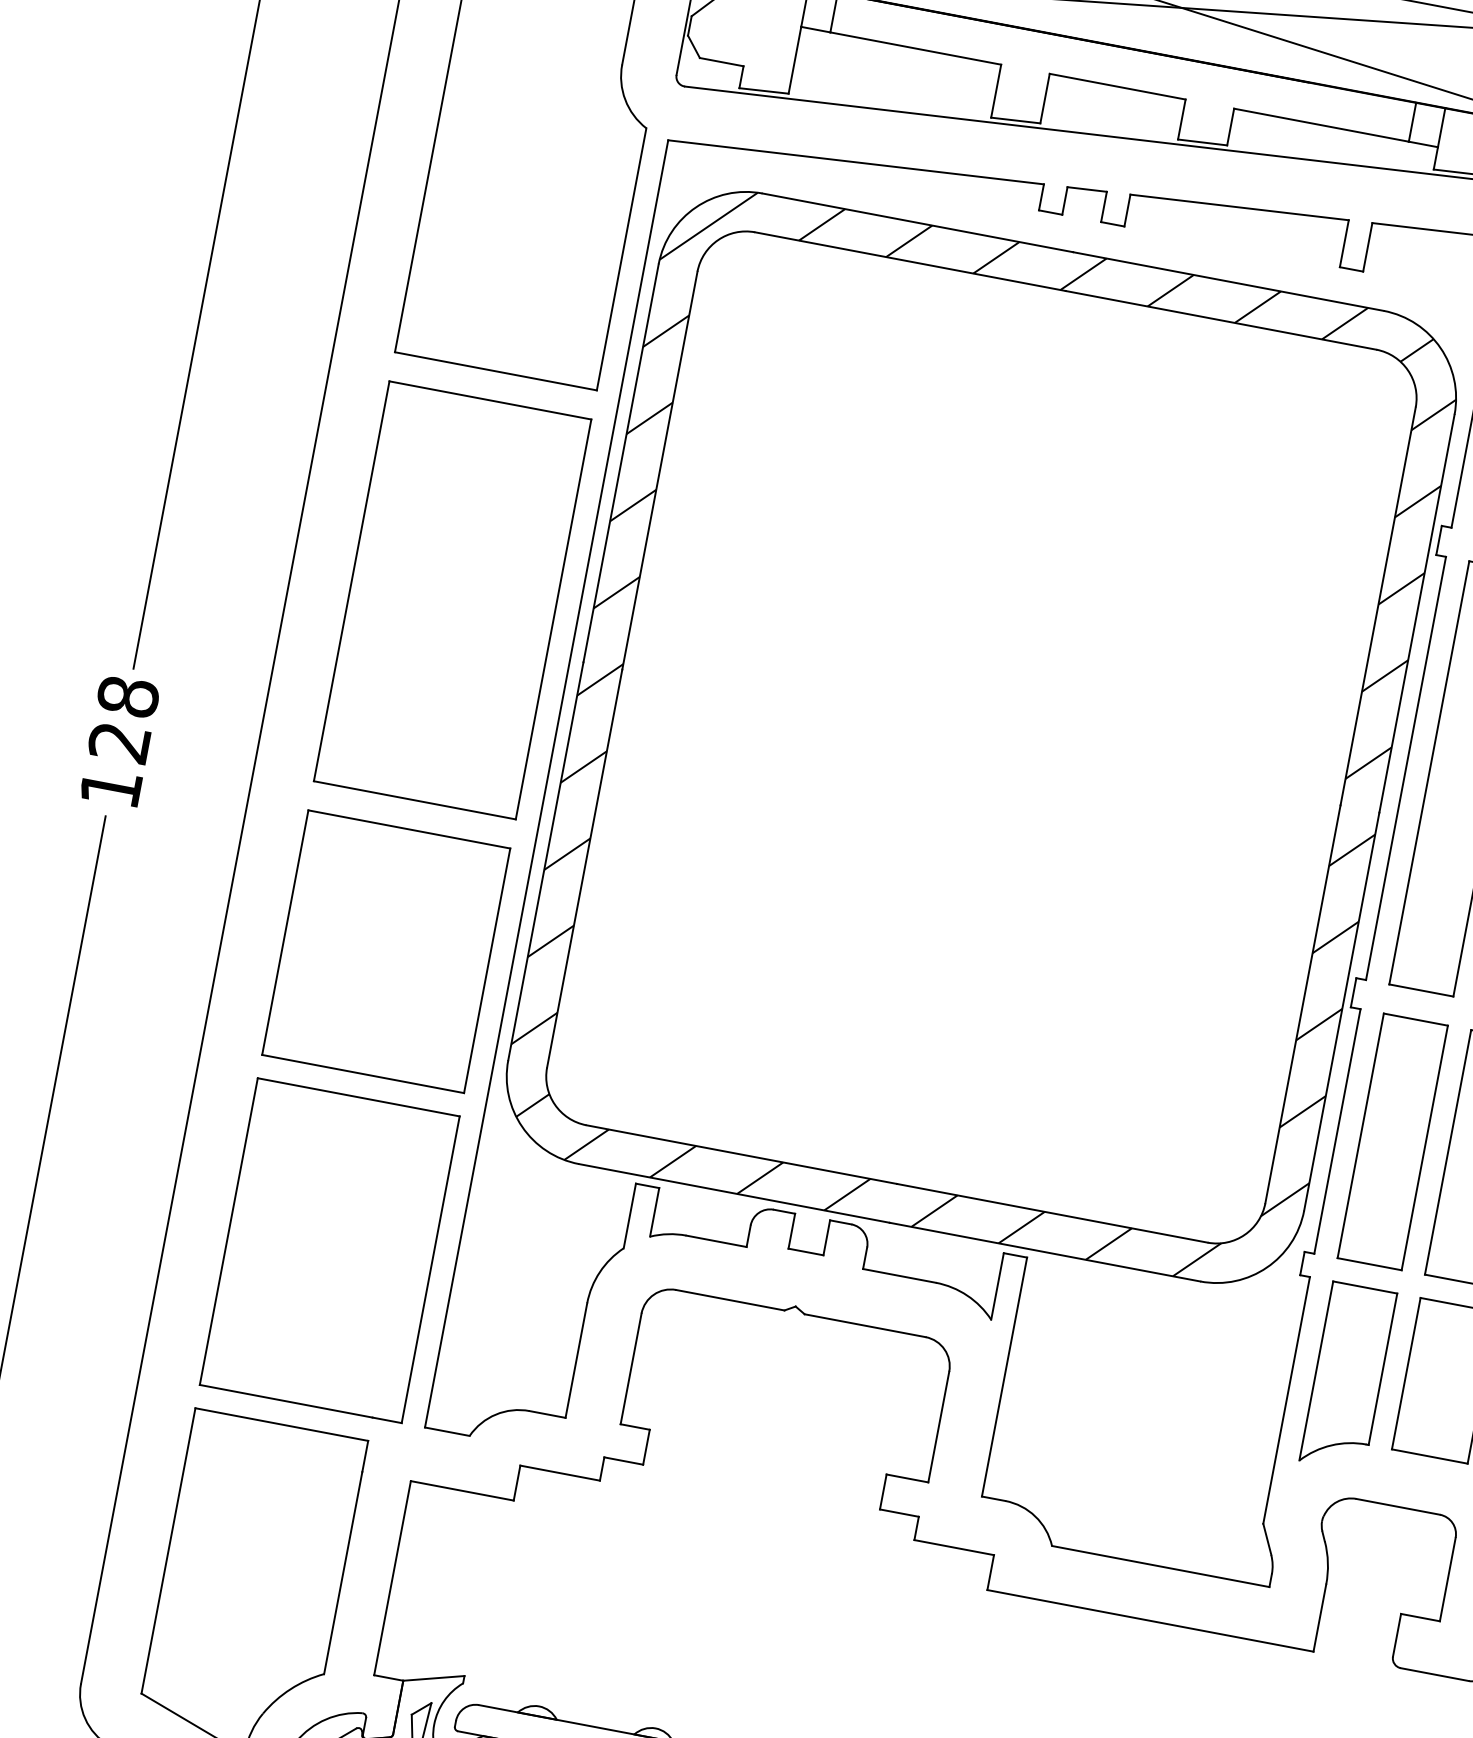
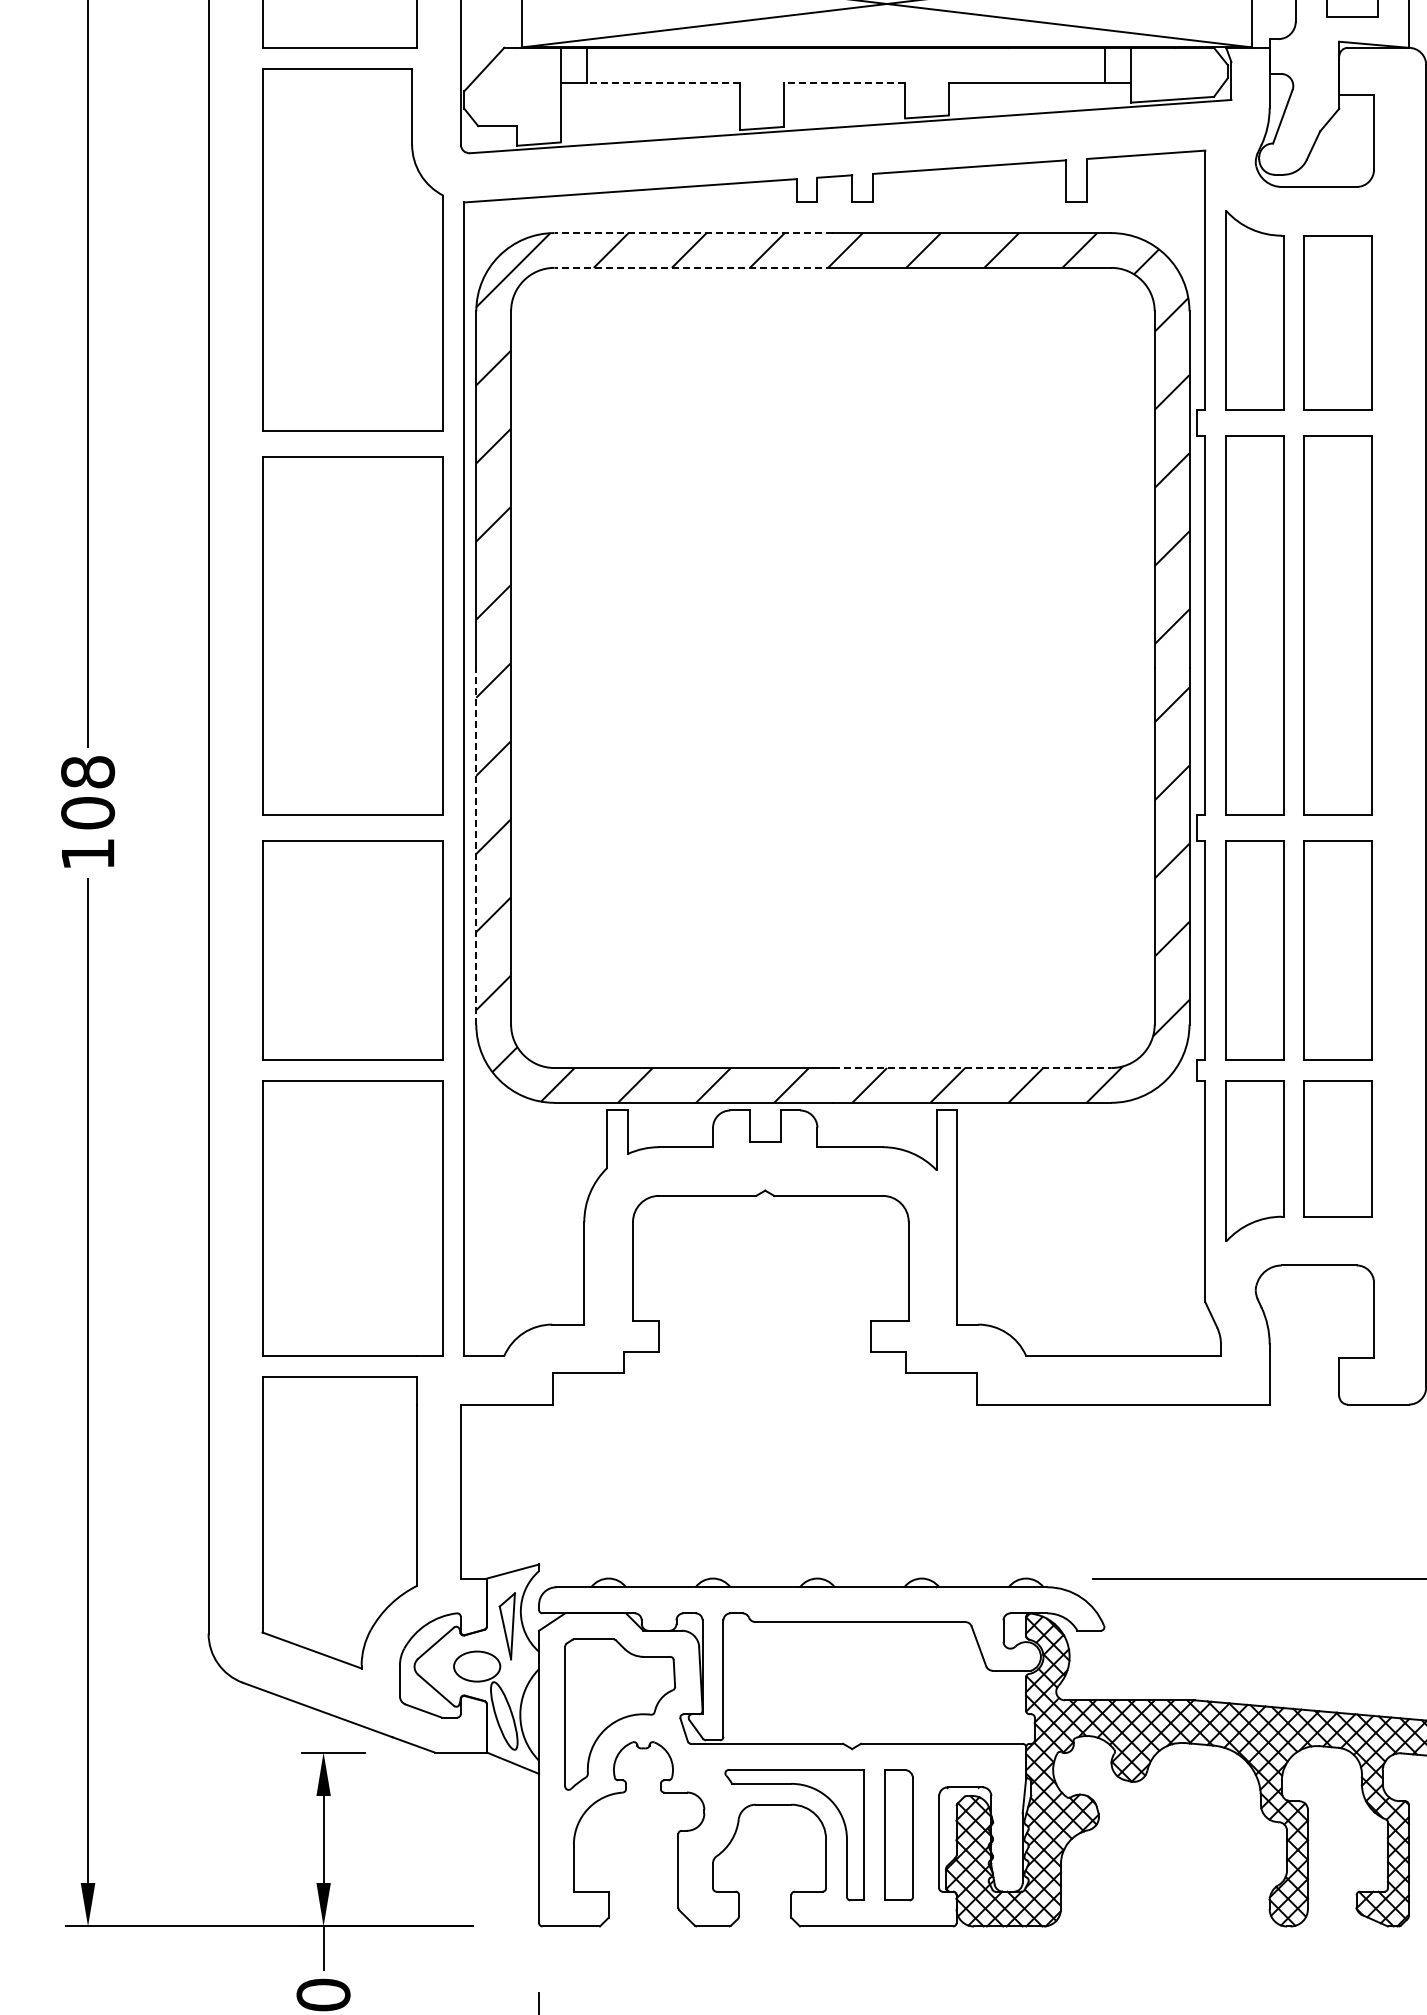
line: (915, 48) -> (663, 82), solid -> dashed
line: (1117, 86) -> (844, 82), solid -> dashed
line: (917, 223) -> (693, 233), solid -> dashed
line: (910, 261) -> (693, 267), solid -> dashed
text: (120, 742) -> (88, 813), 128 -> 108
line: (546, 860) -> (476, 845), solid -> dashed
line: (1052, 1213) -> (972, 1068), solid -> dashed

